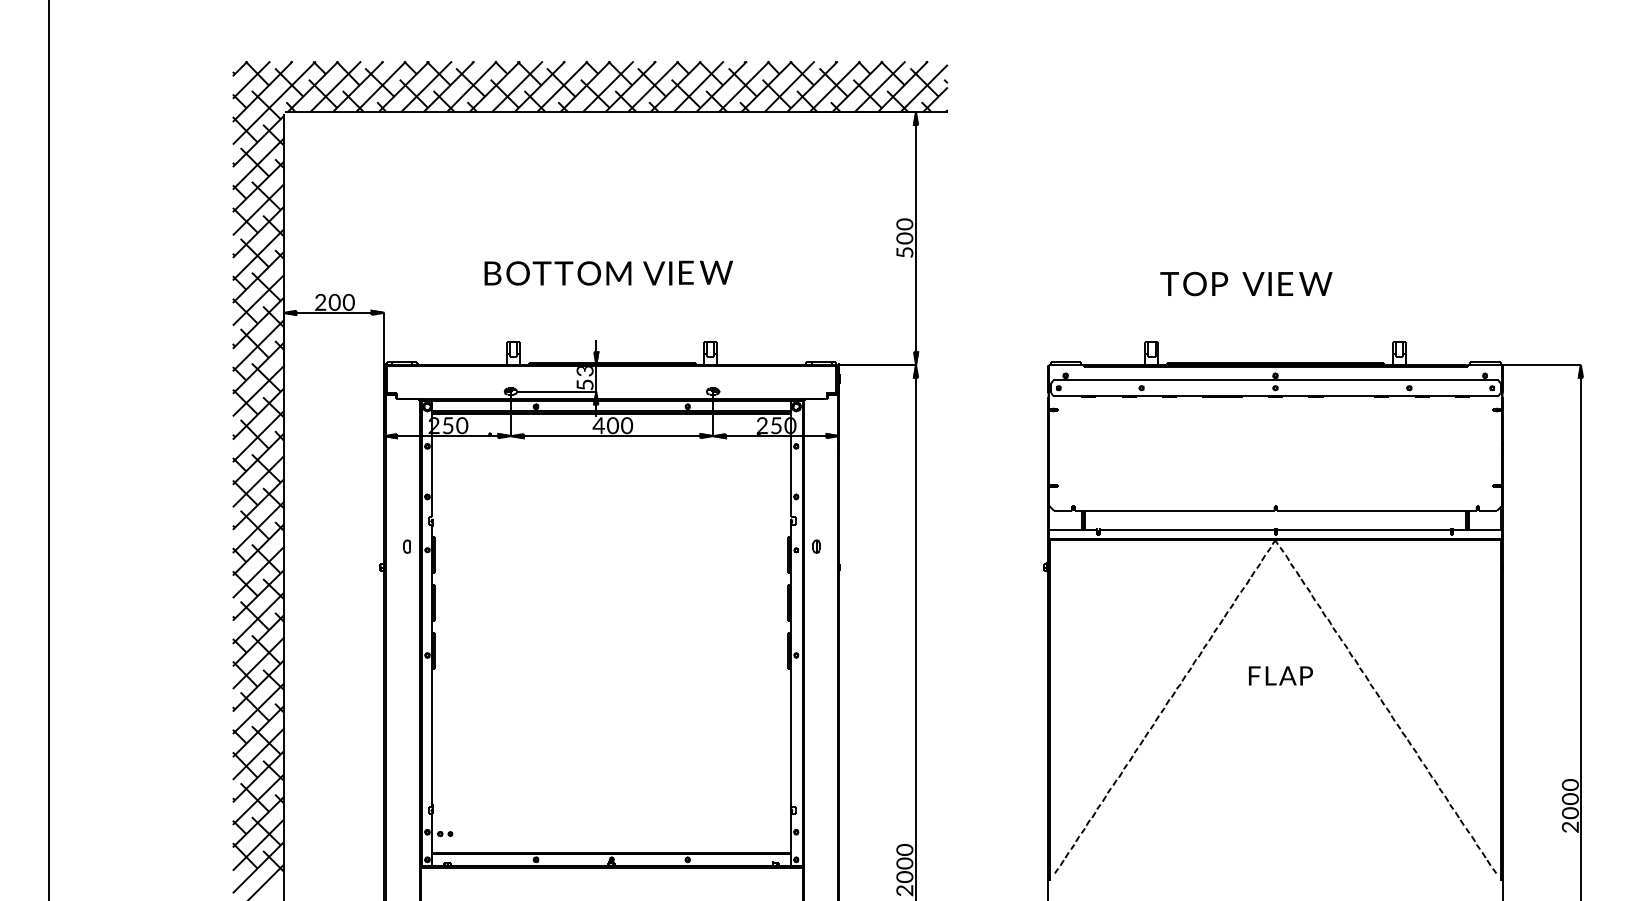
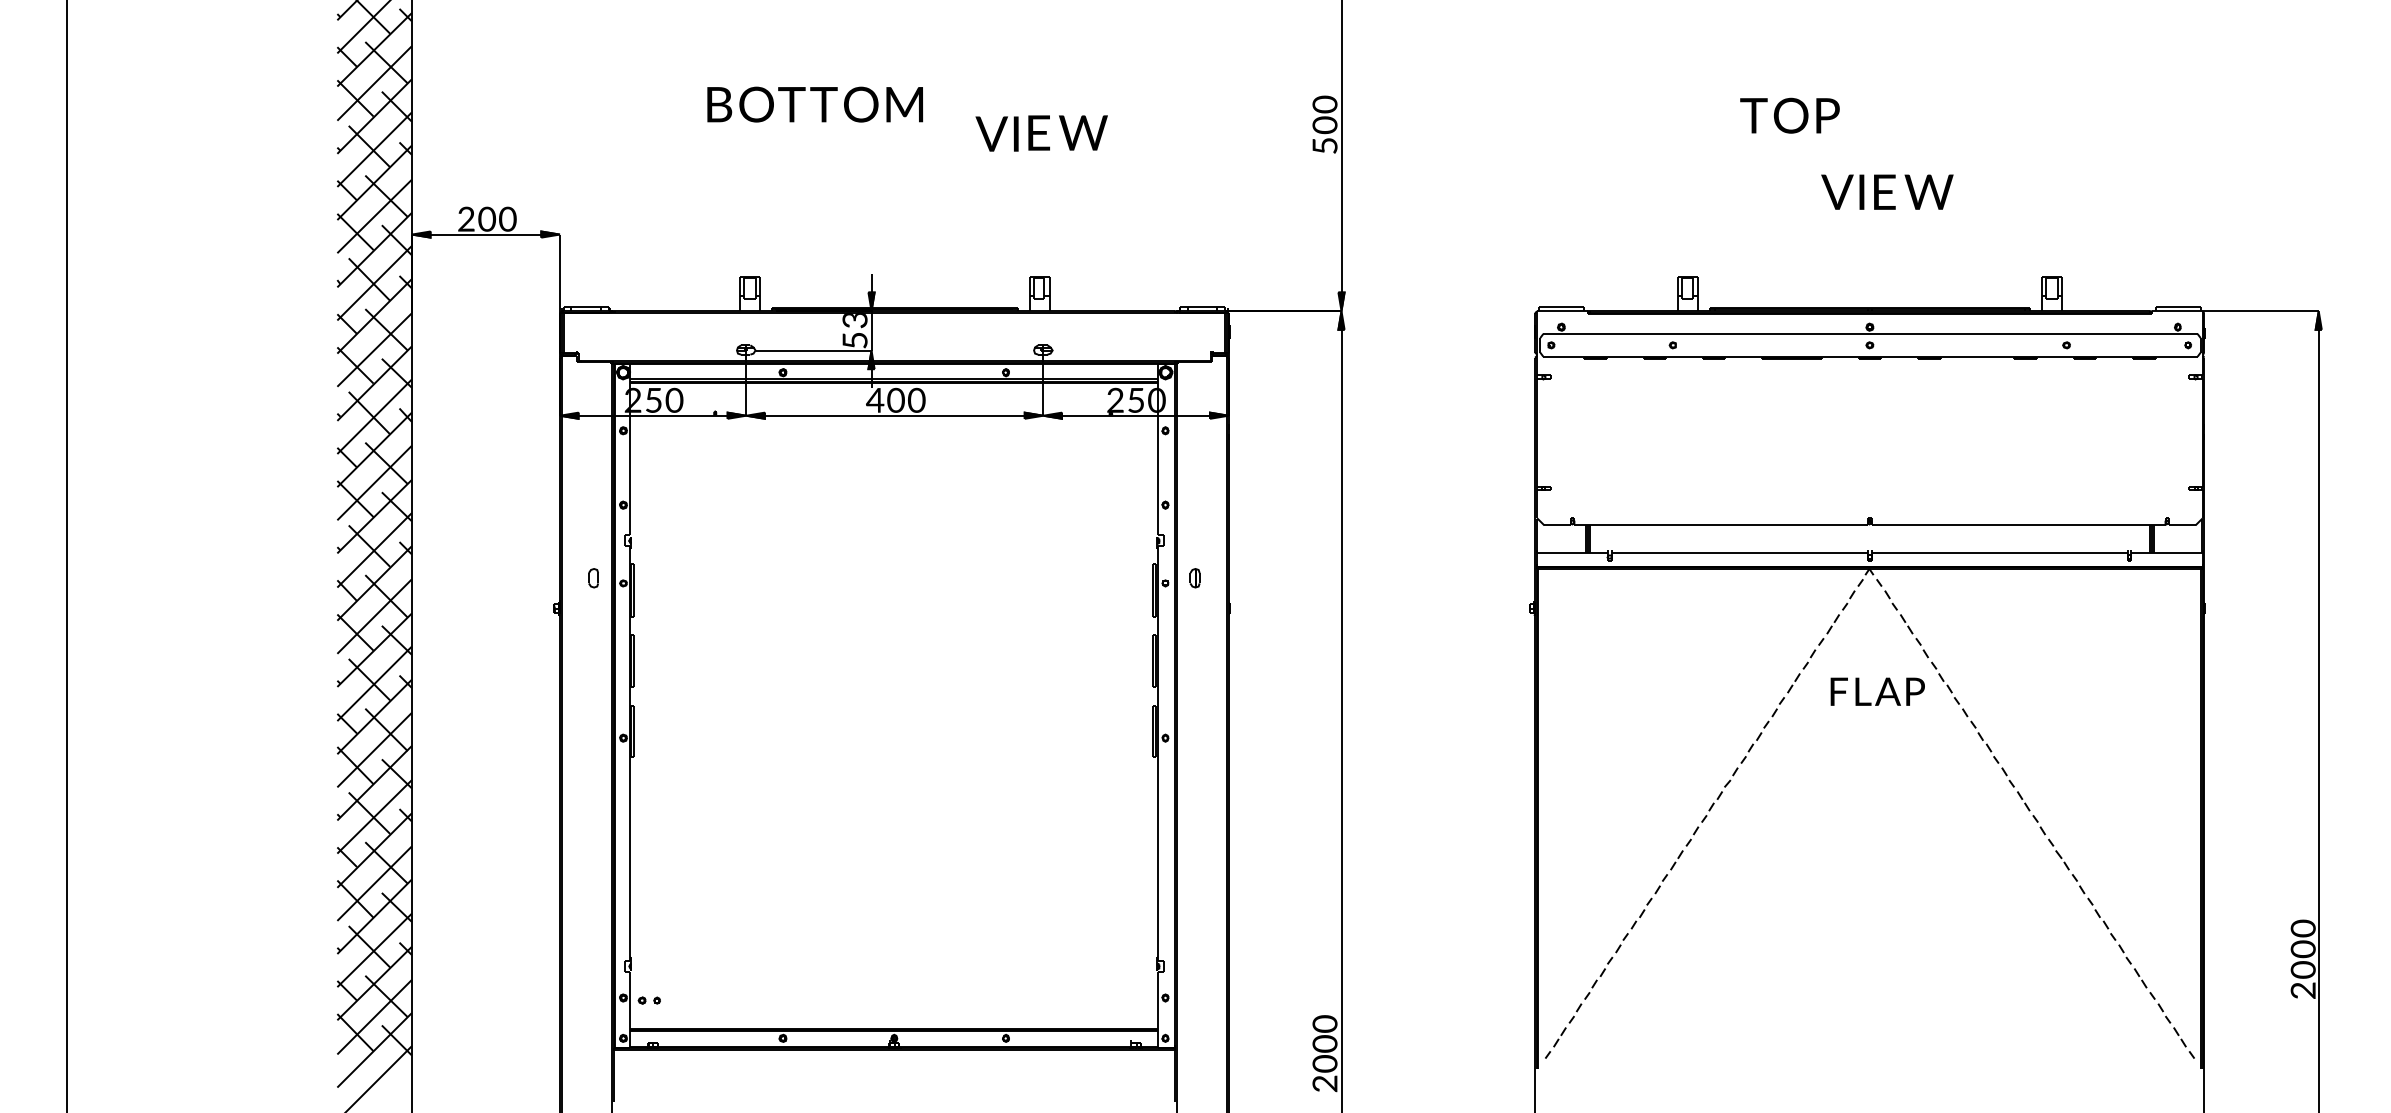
text: (687, 272) -> (1040, 132), moved
text: (557, 273) -> (814, 104), moved
text: (1194, 283) -> (1790, 114), moved
text: (1280, 675) -> (1877, 691), moved

